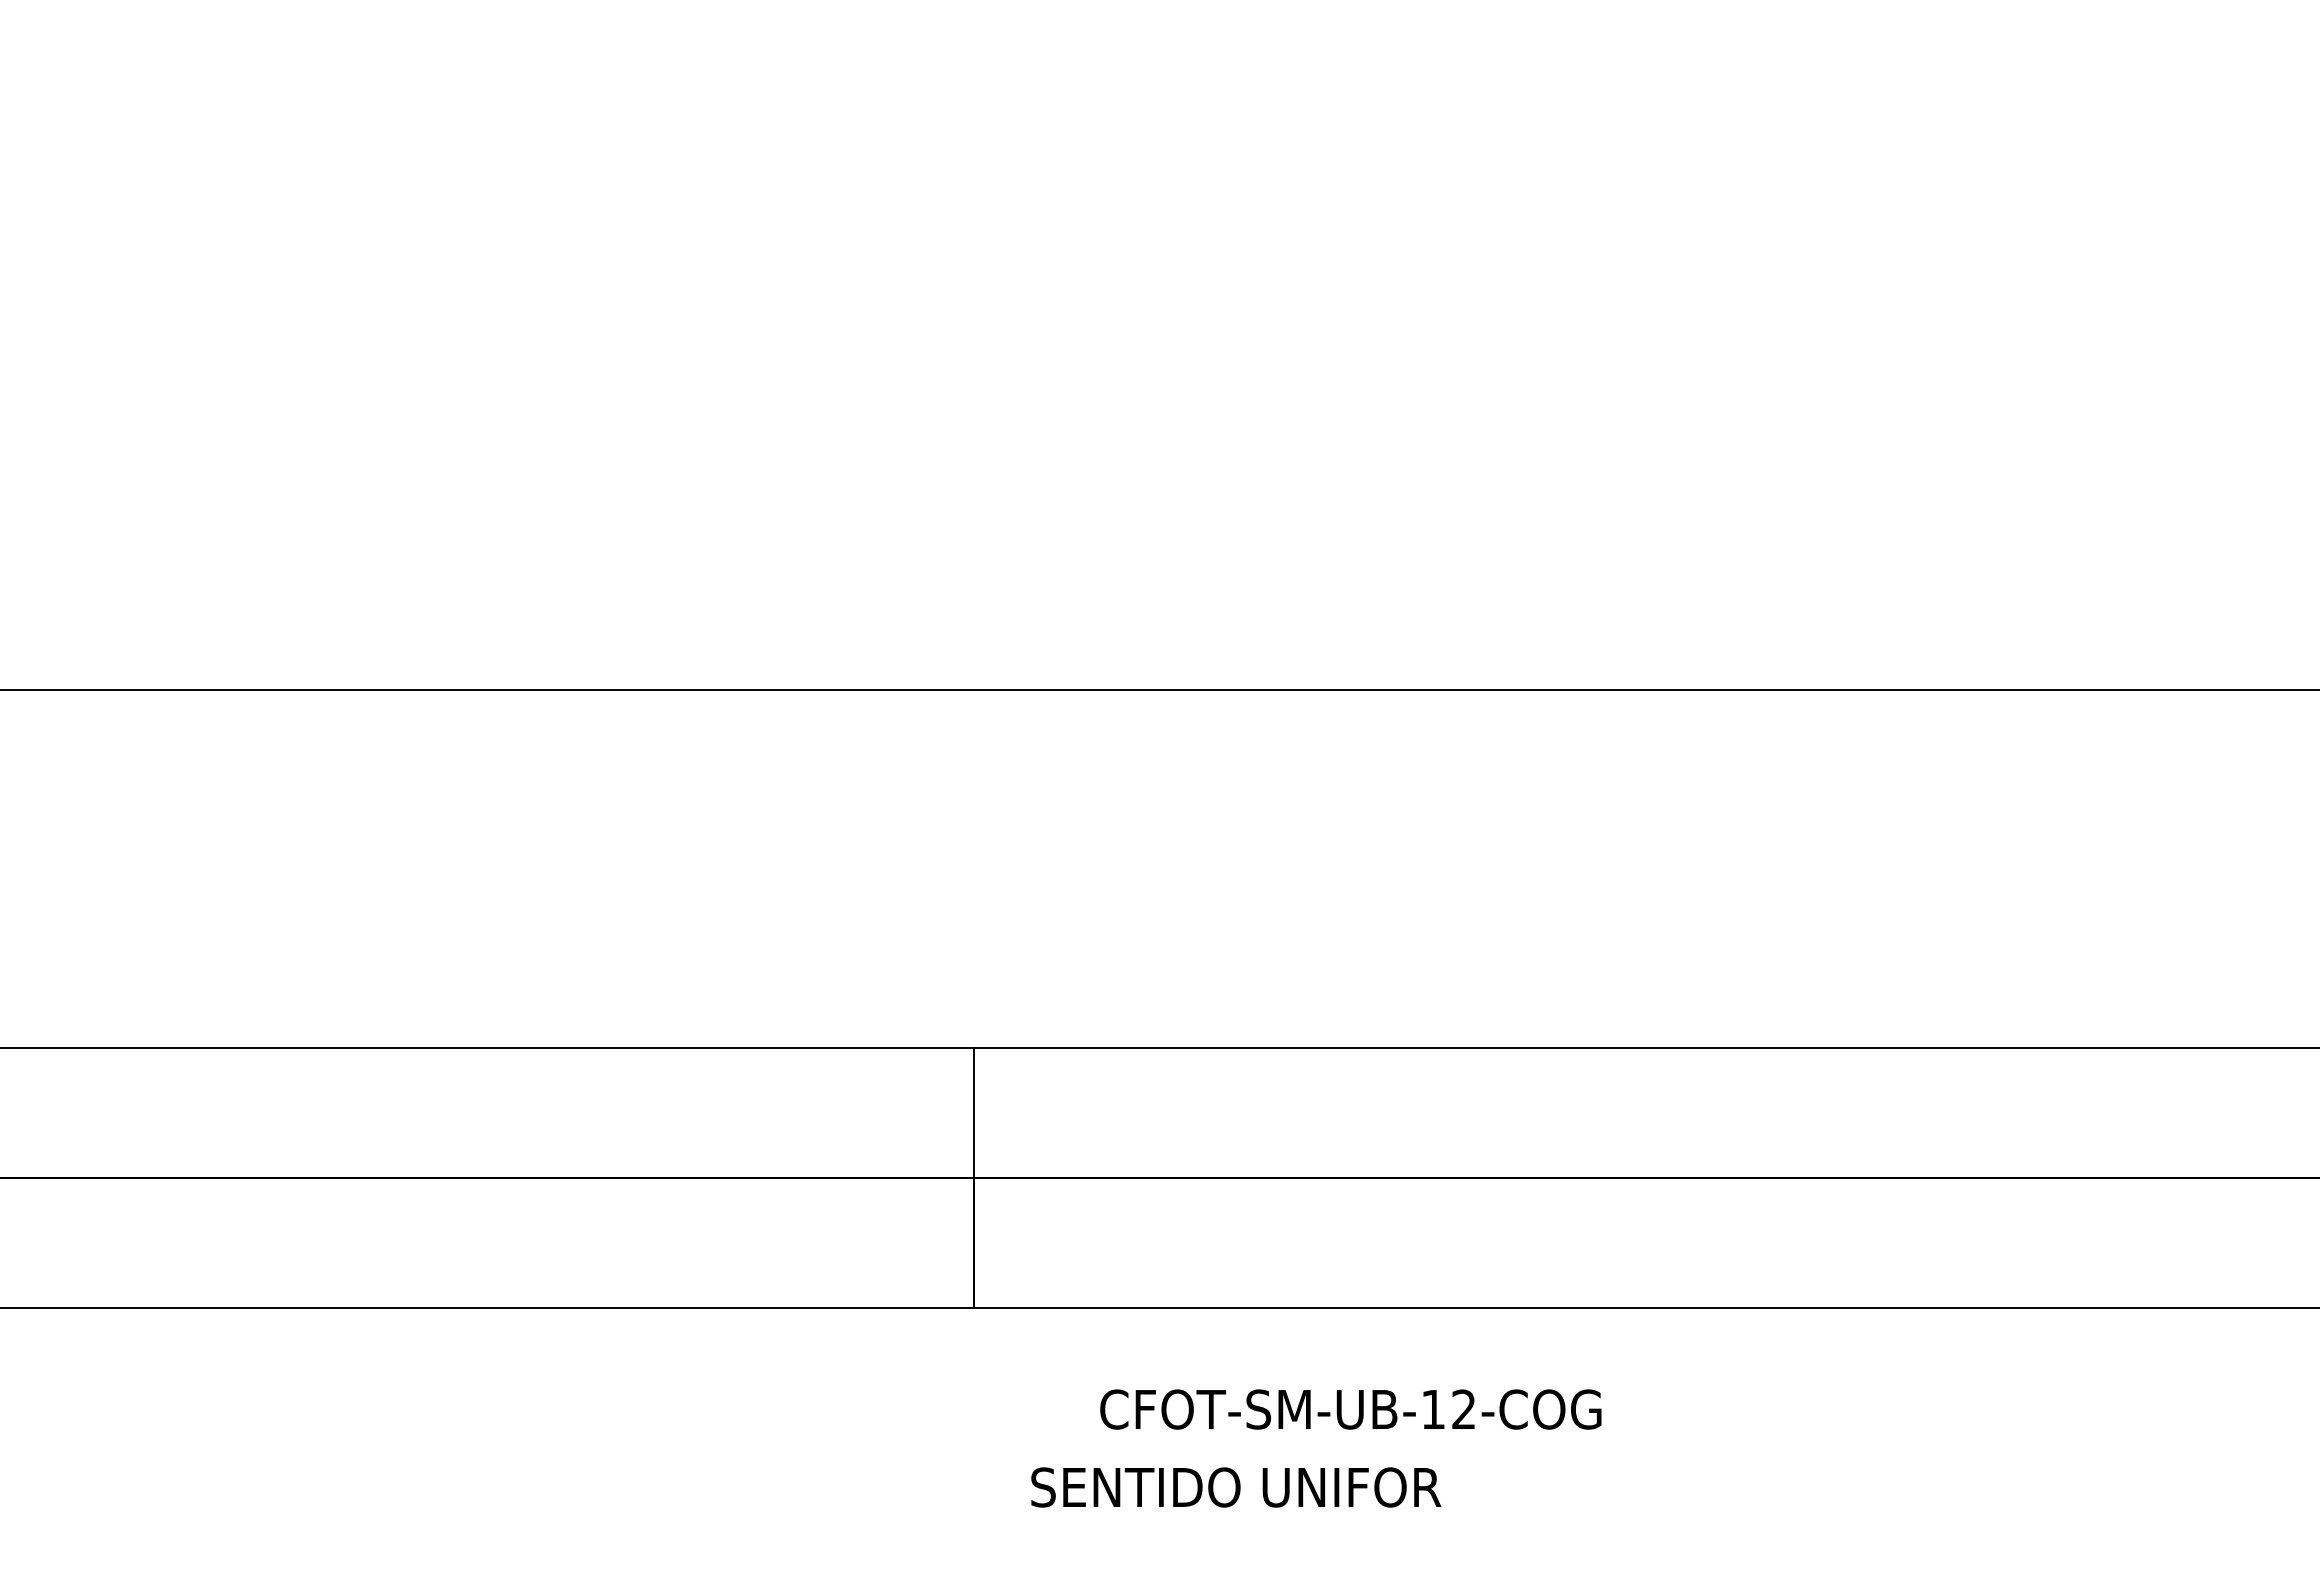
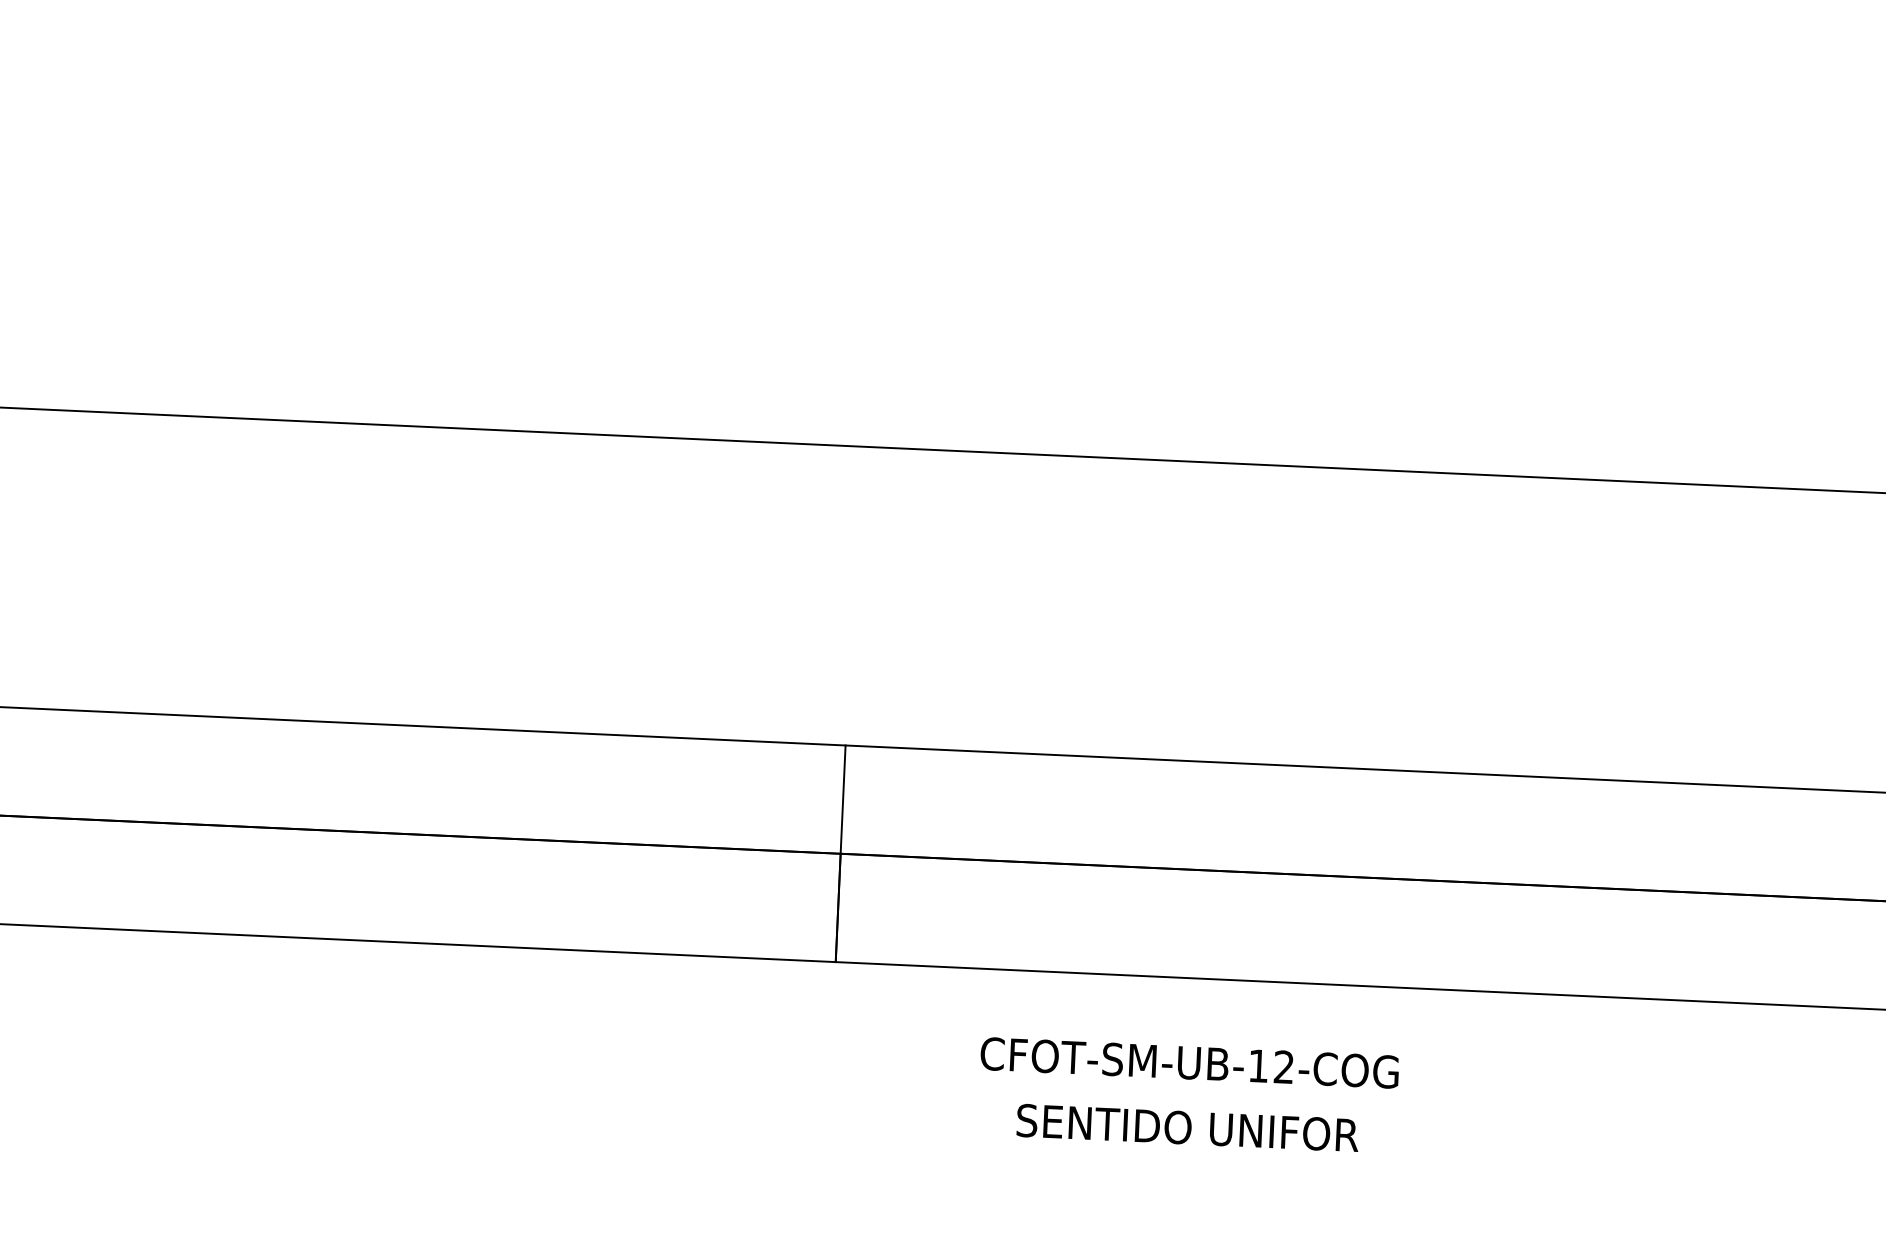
text: (1350, 1409) -> (1189, 1062), moved
text: (1236, 1487) -> (1188, 1128), moved

